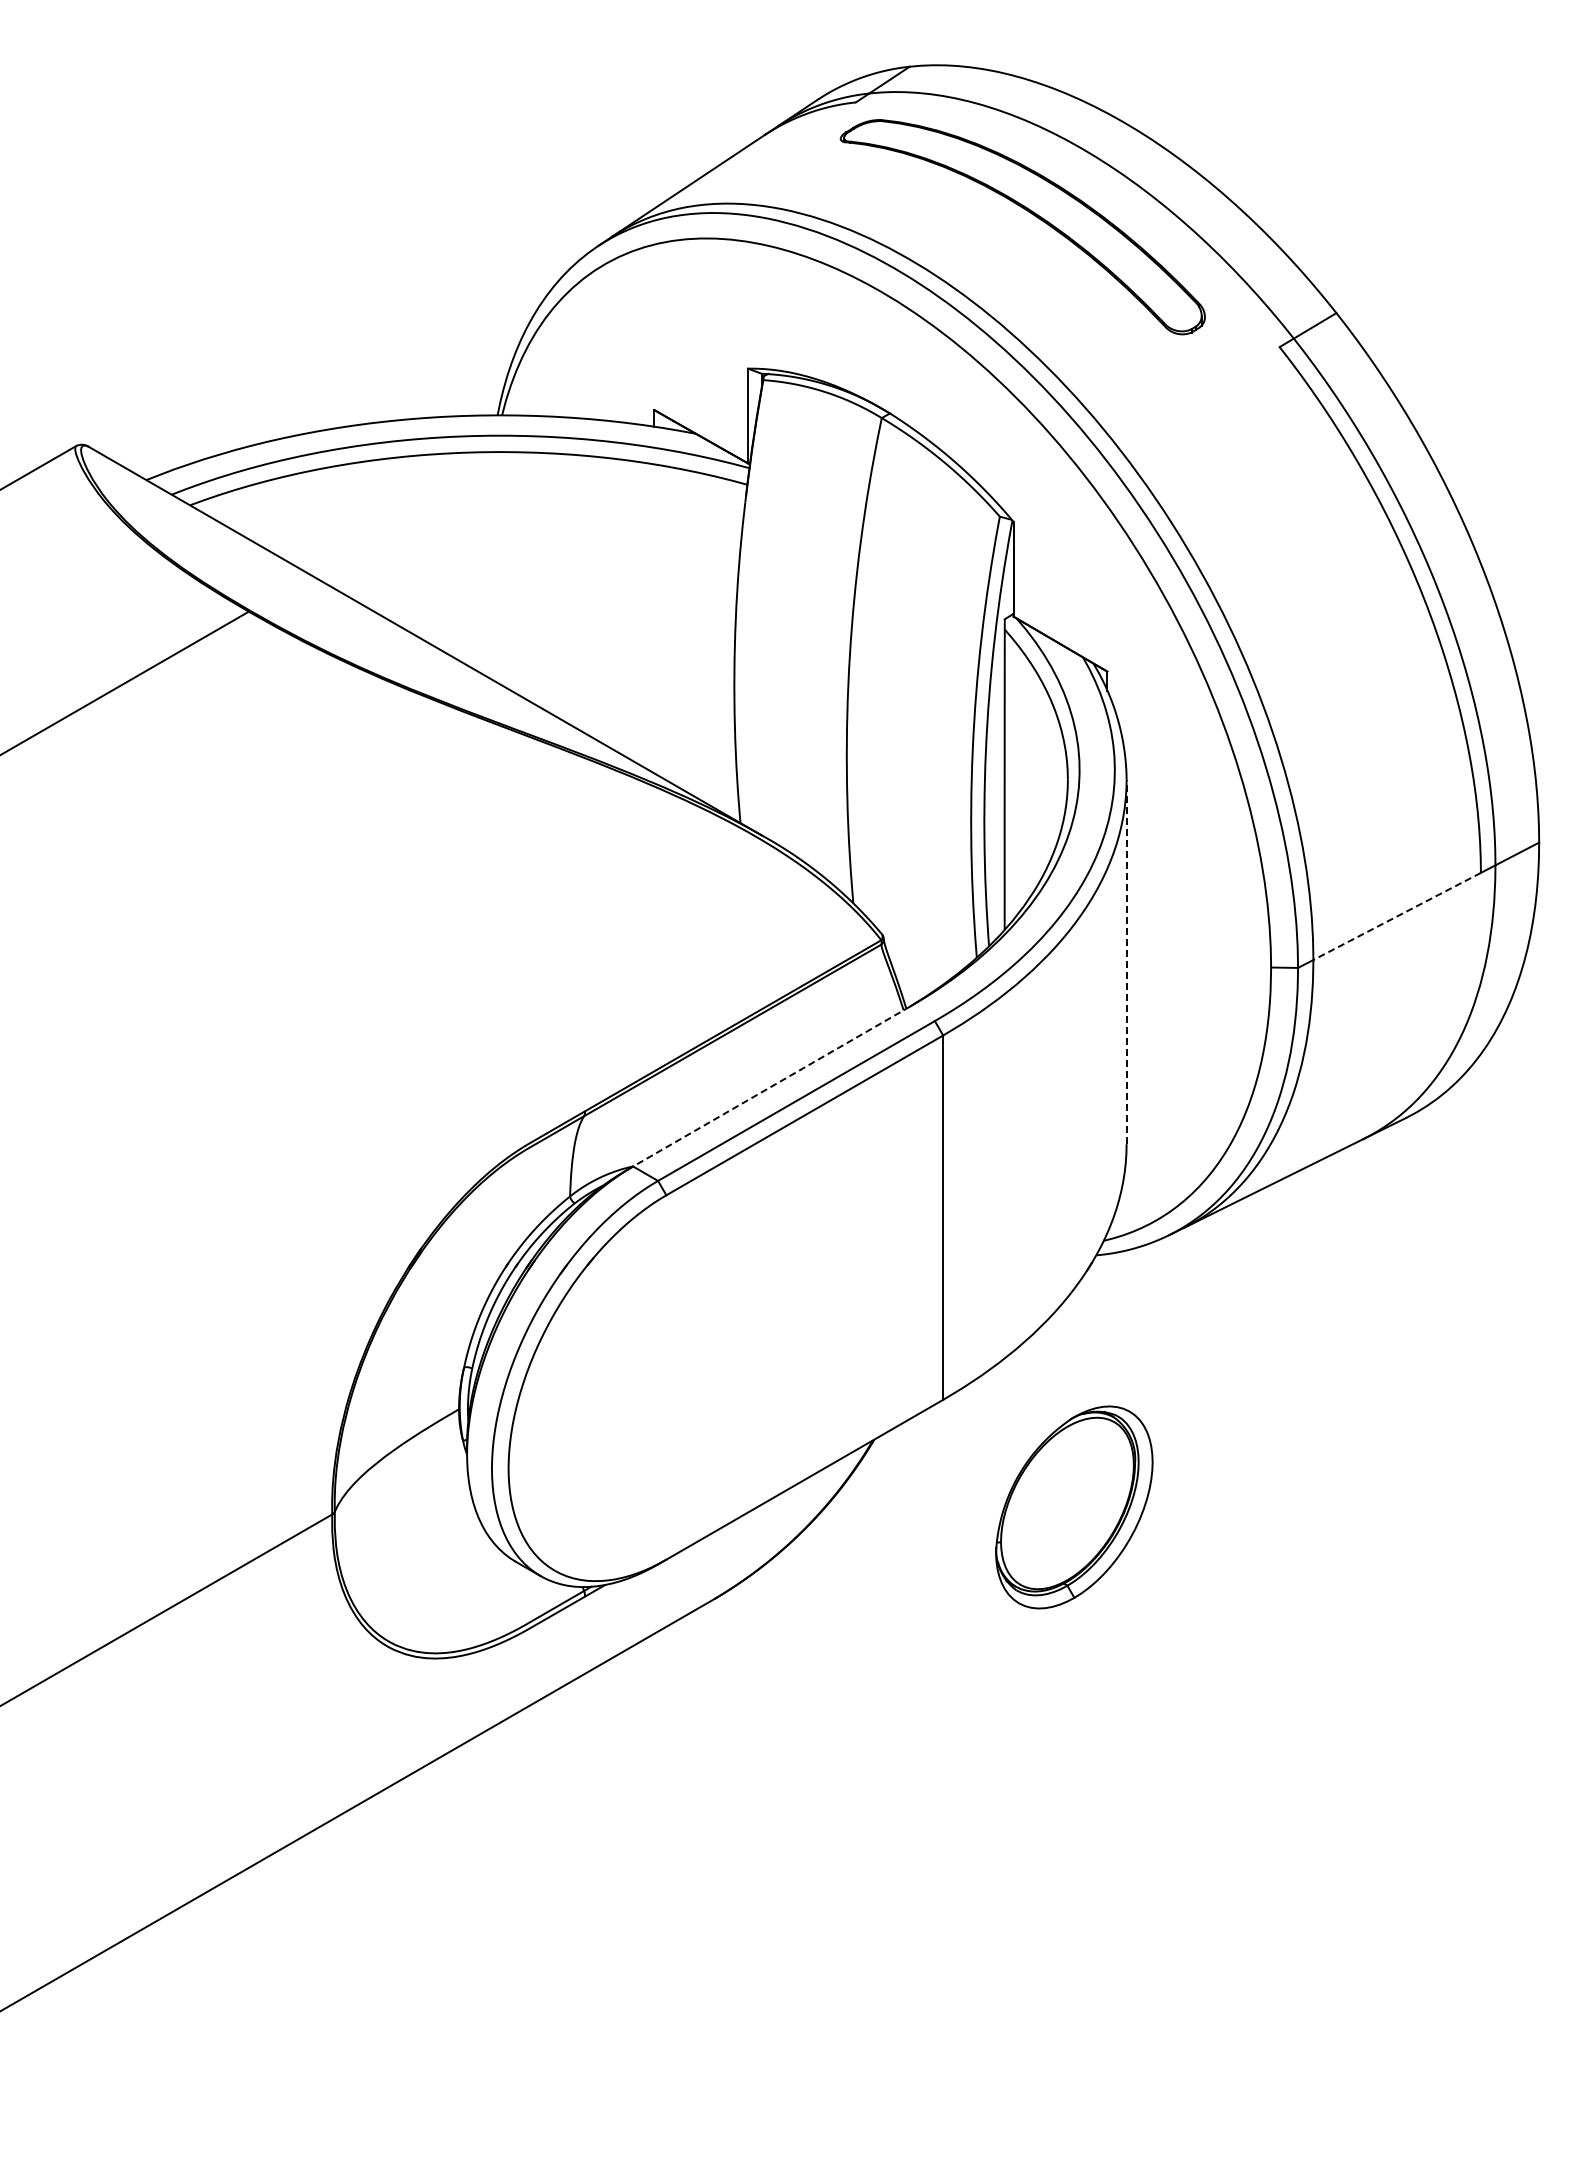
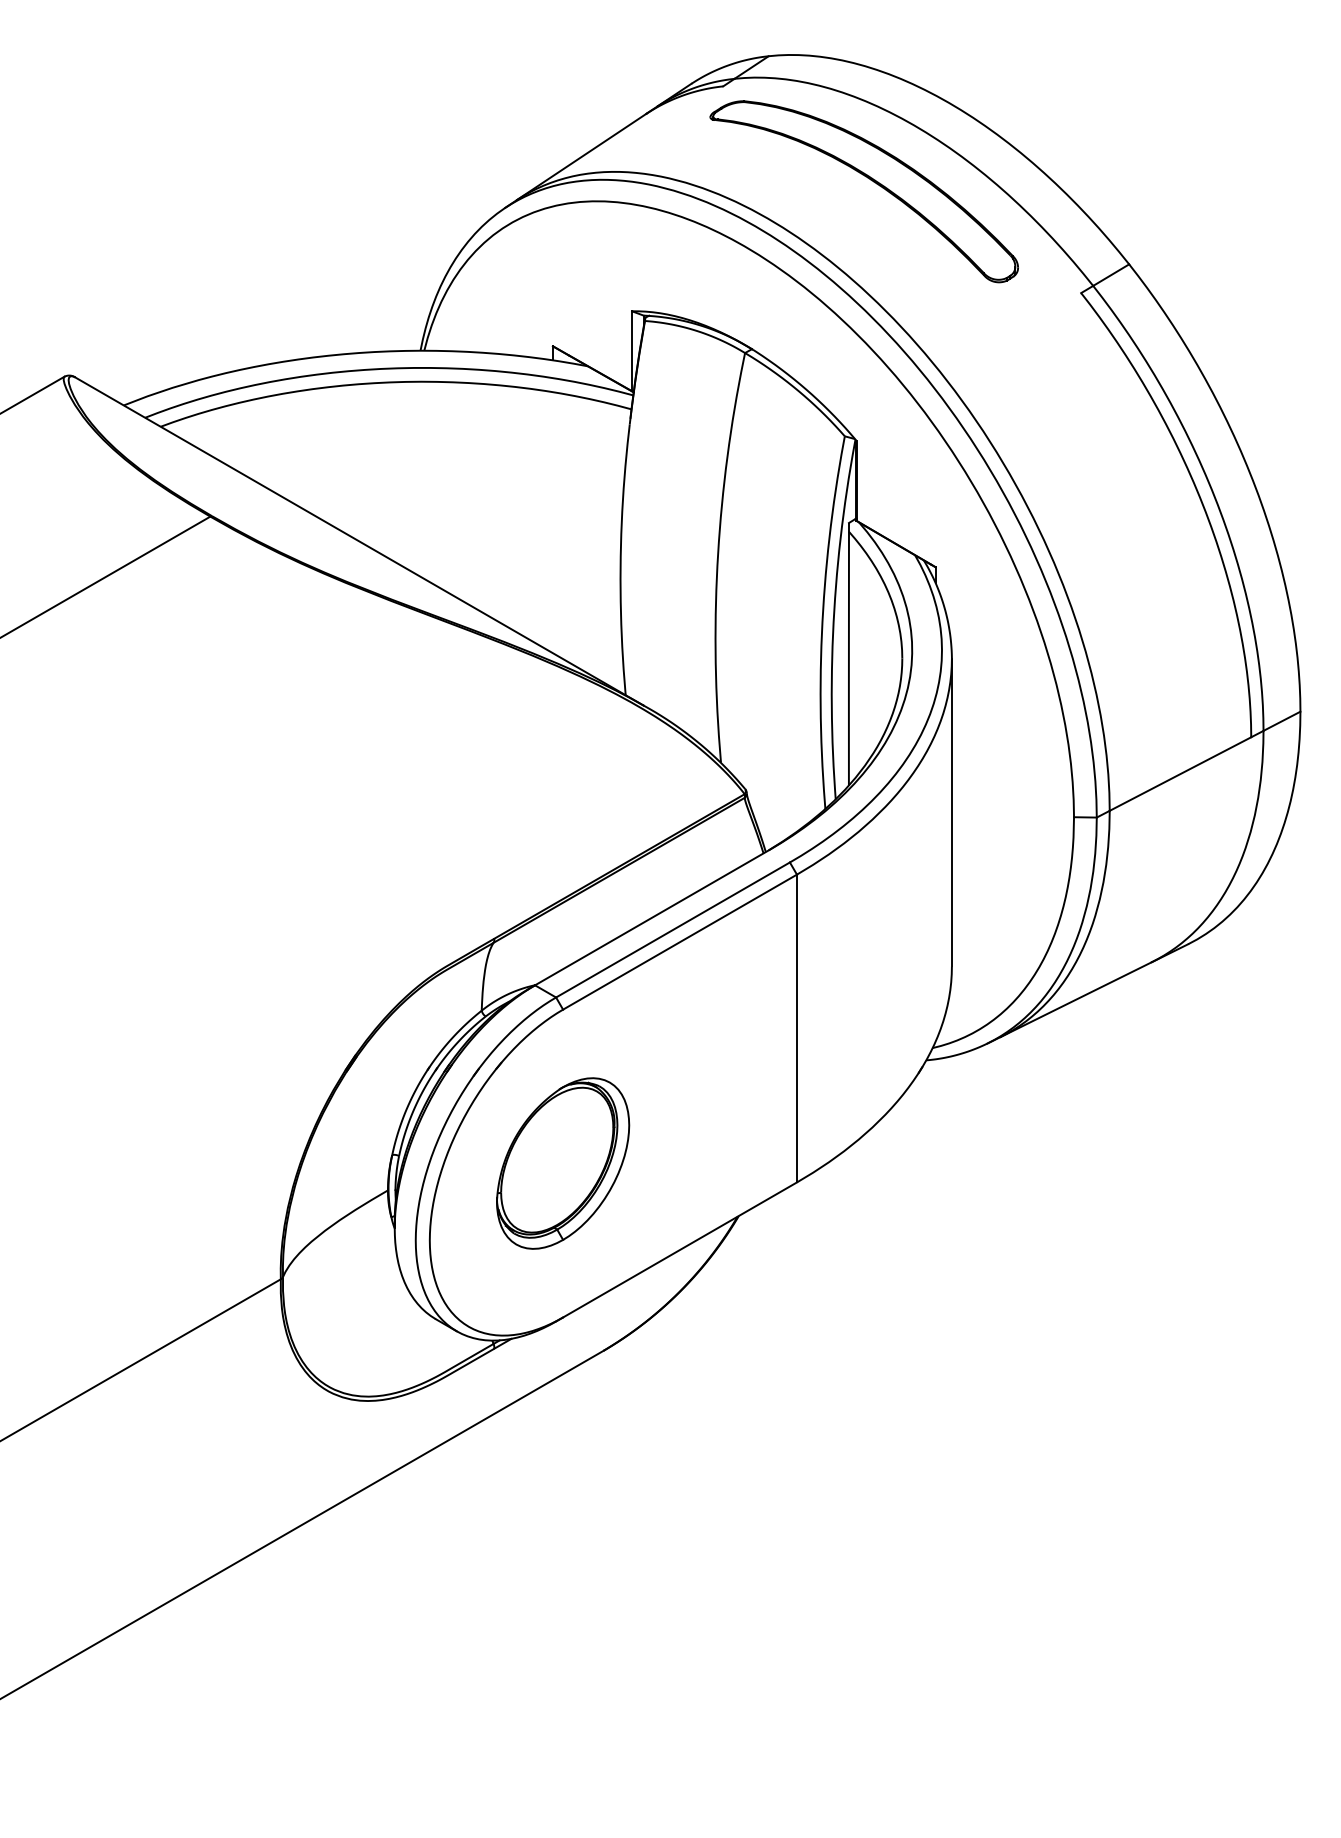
line: (1396, 916) -> (1179, 774), dashed -> solid
line: (1126, 961) -> (951, 812), dashed -> solid
line: (771, 1086) -> (651, 917), dashed -> solid
part: (1074, 1507) -> (563, 1163), moved

